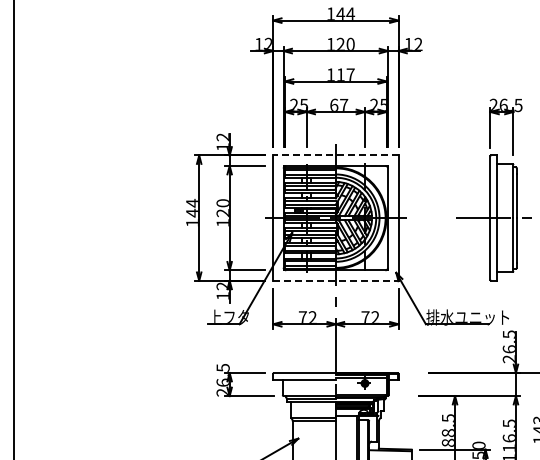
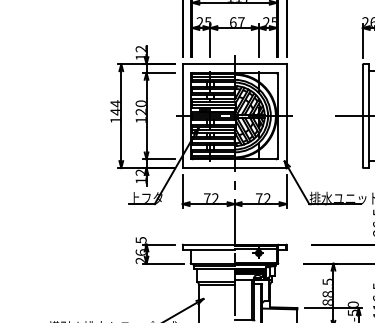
line: (335, 155) -> (234, 64), dashed -> solid
line: (335, 280) -> (234, 167), dashed -> solid

